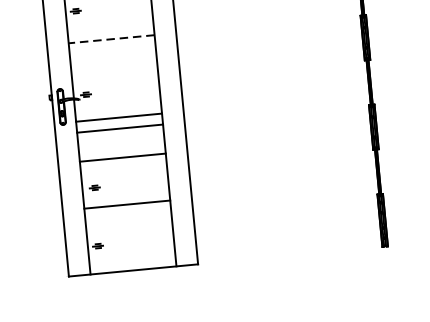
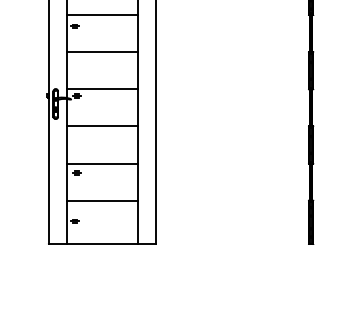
line: (112, 39) -> (102, 52), dashed -> solid
line: (118, 117) -> (101, 89), moved
line: (122, 157) -> (101, 163), moved
line: (126, 204) -> (101, 200), moved

